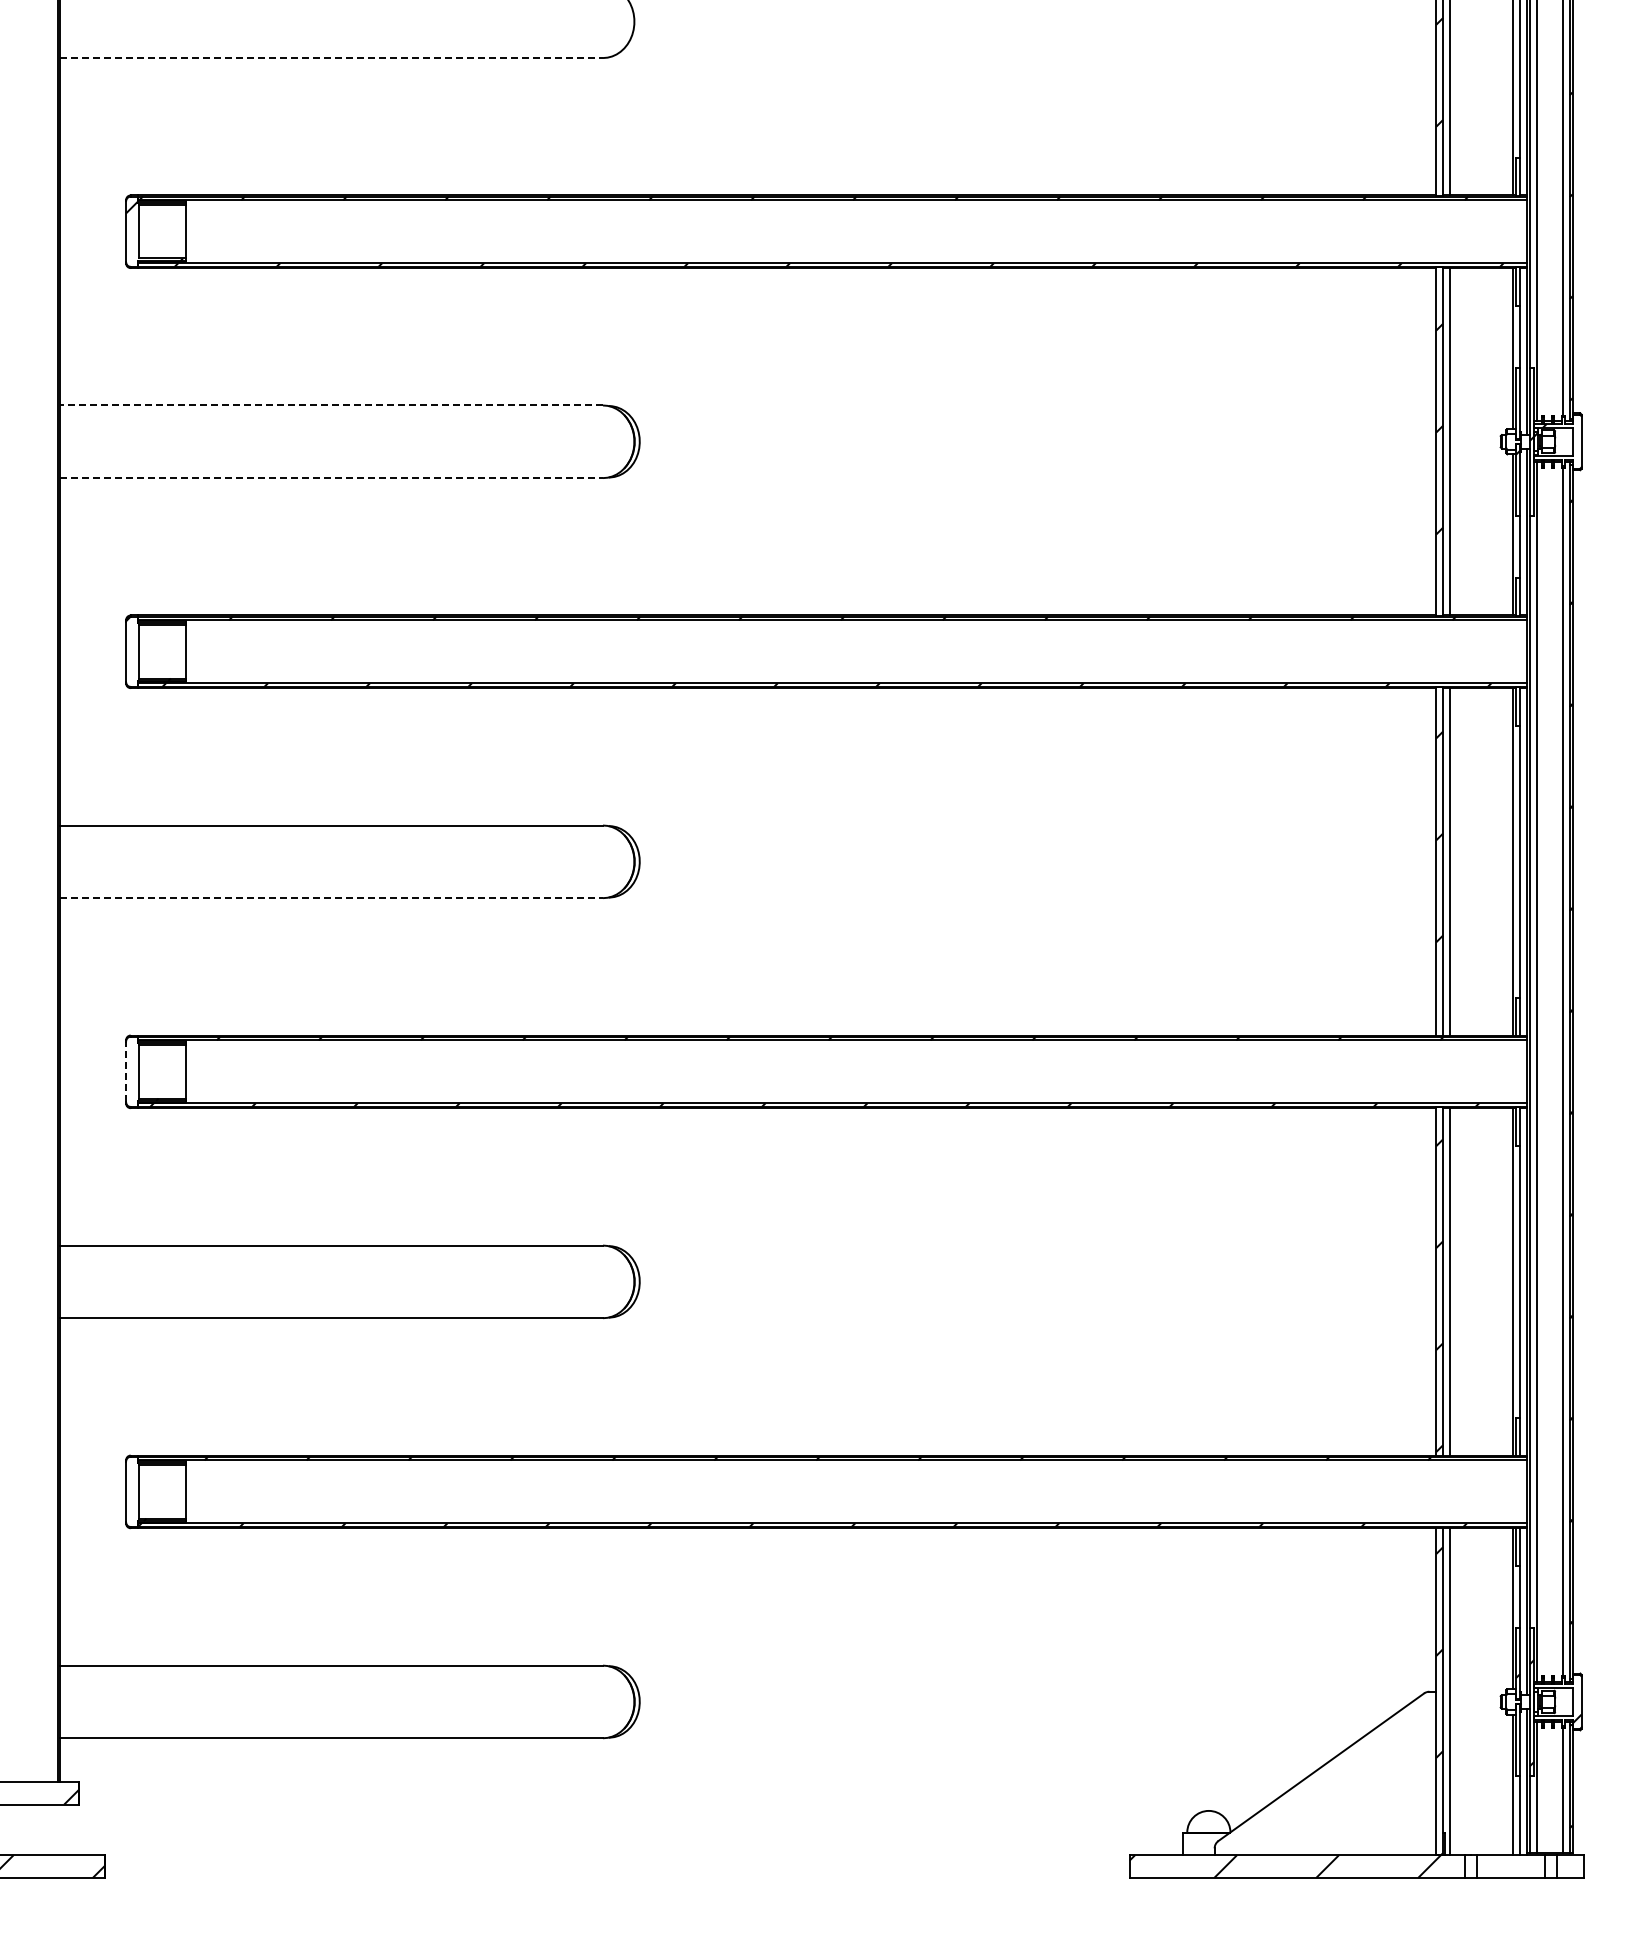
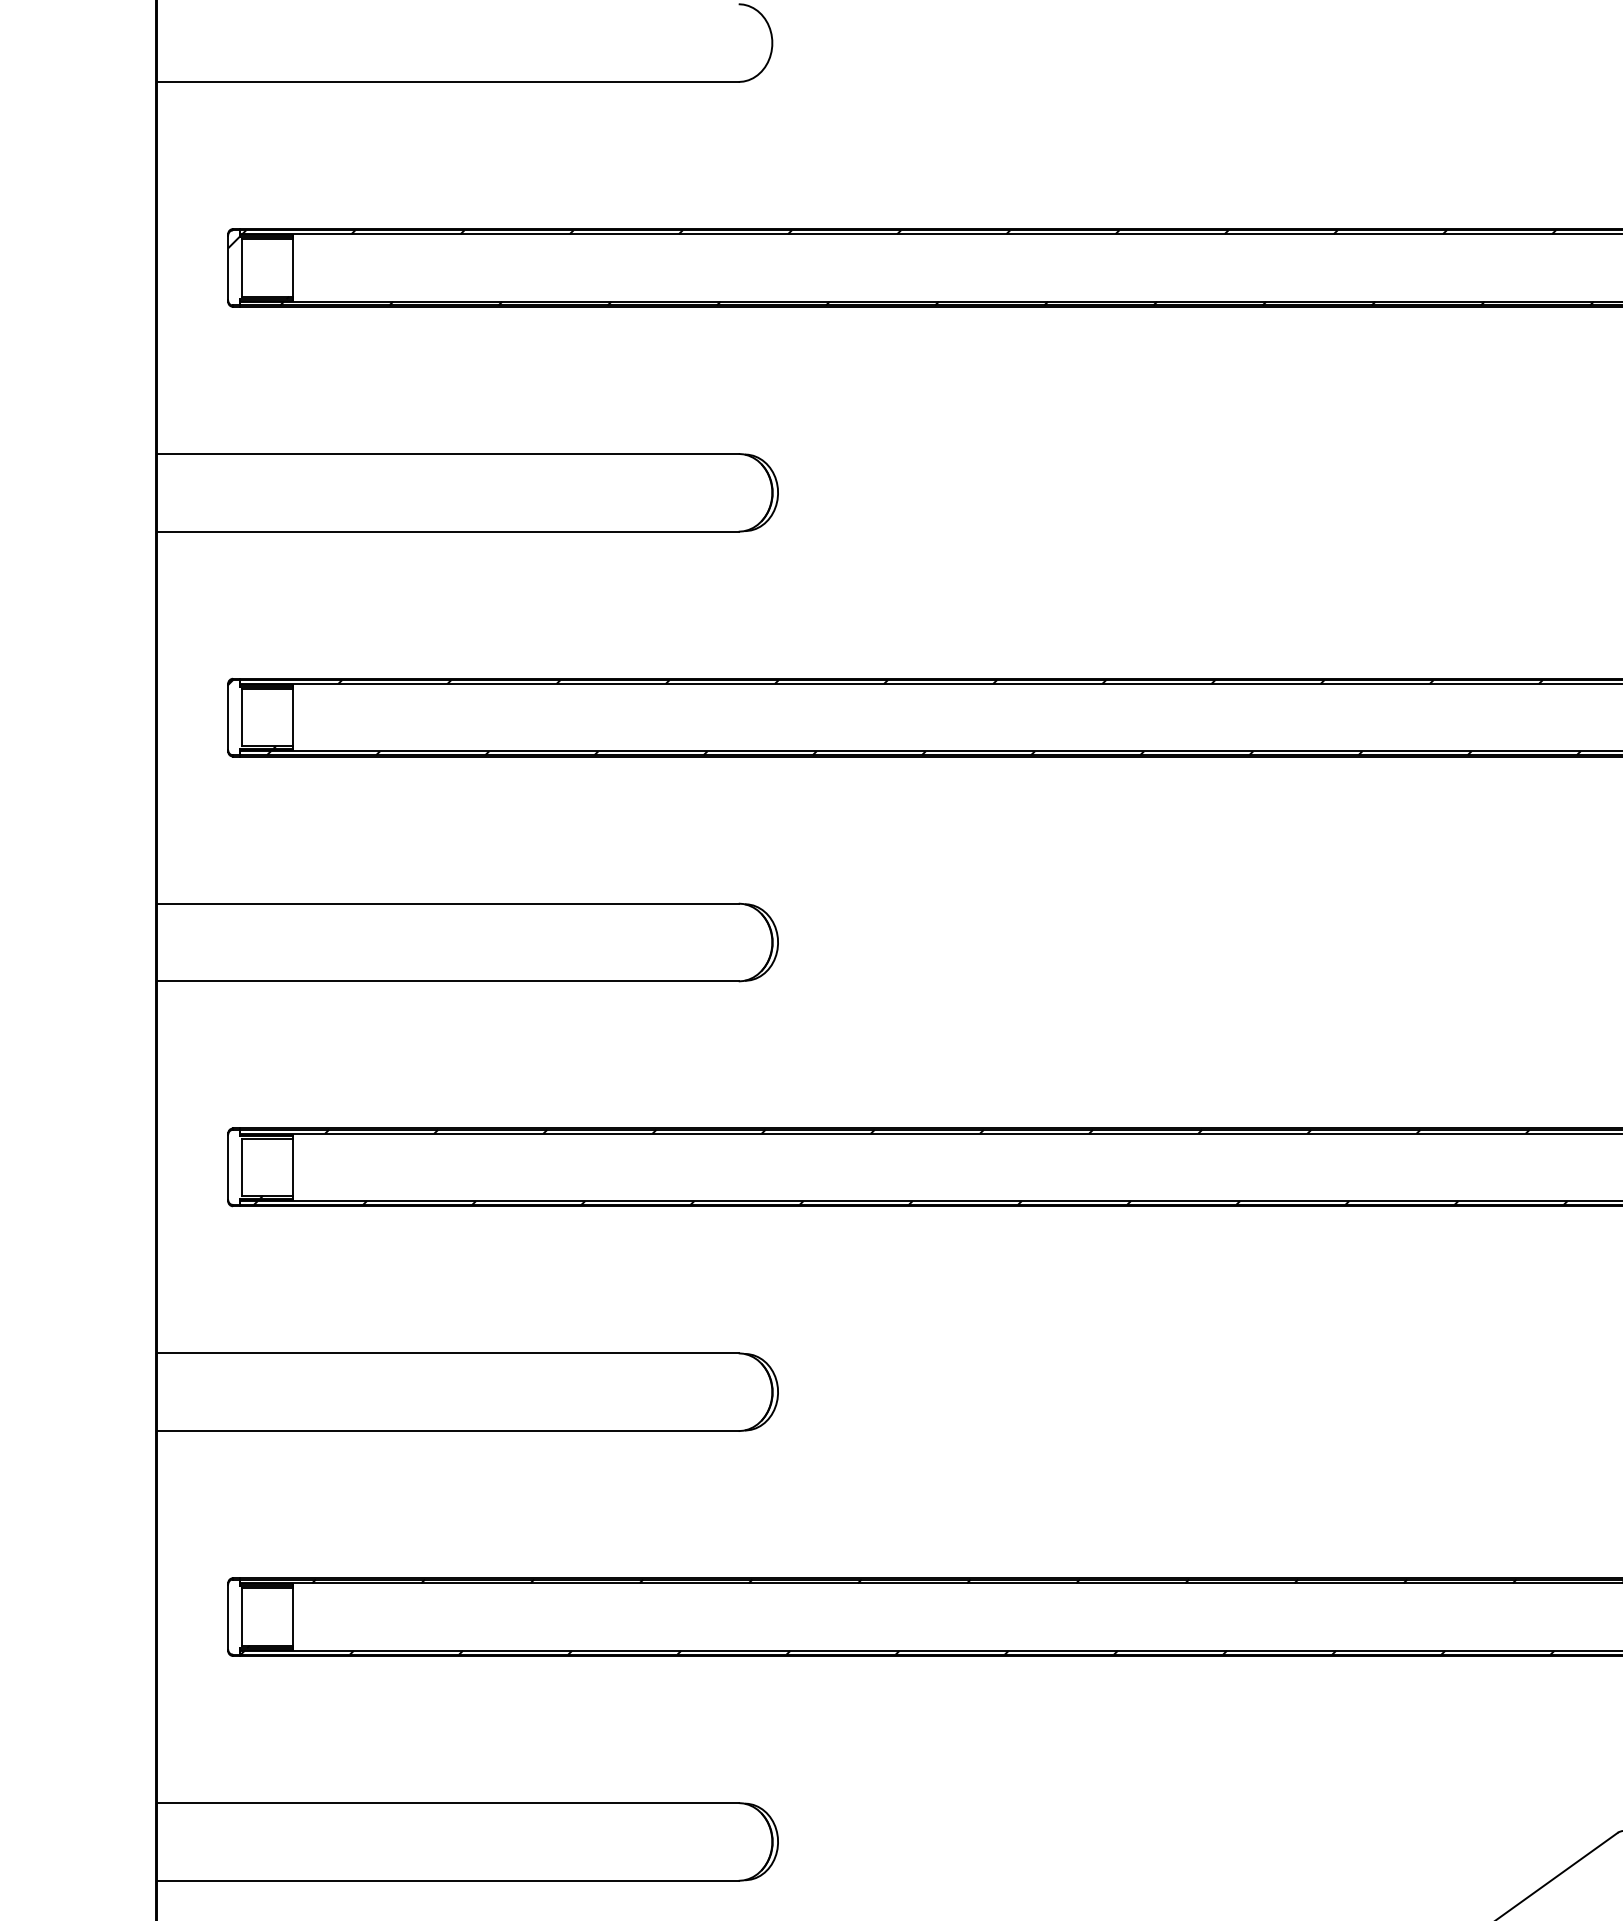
line: (331, 58) -> (448, 82), dashed -> solid
line: (331, 405) -> (448, 453), dashed -> solid
line: (331, 478) -> (448, 532), dashed -> solid
line: (331, 898) -> (448, 981), dashed -> solid
line: (126, 1071) -> (228, 1166), dashed -> solid

